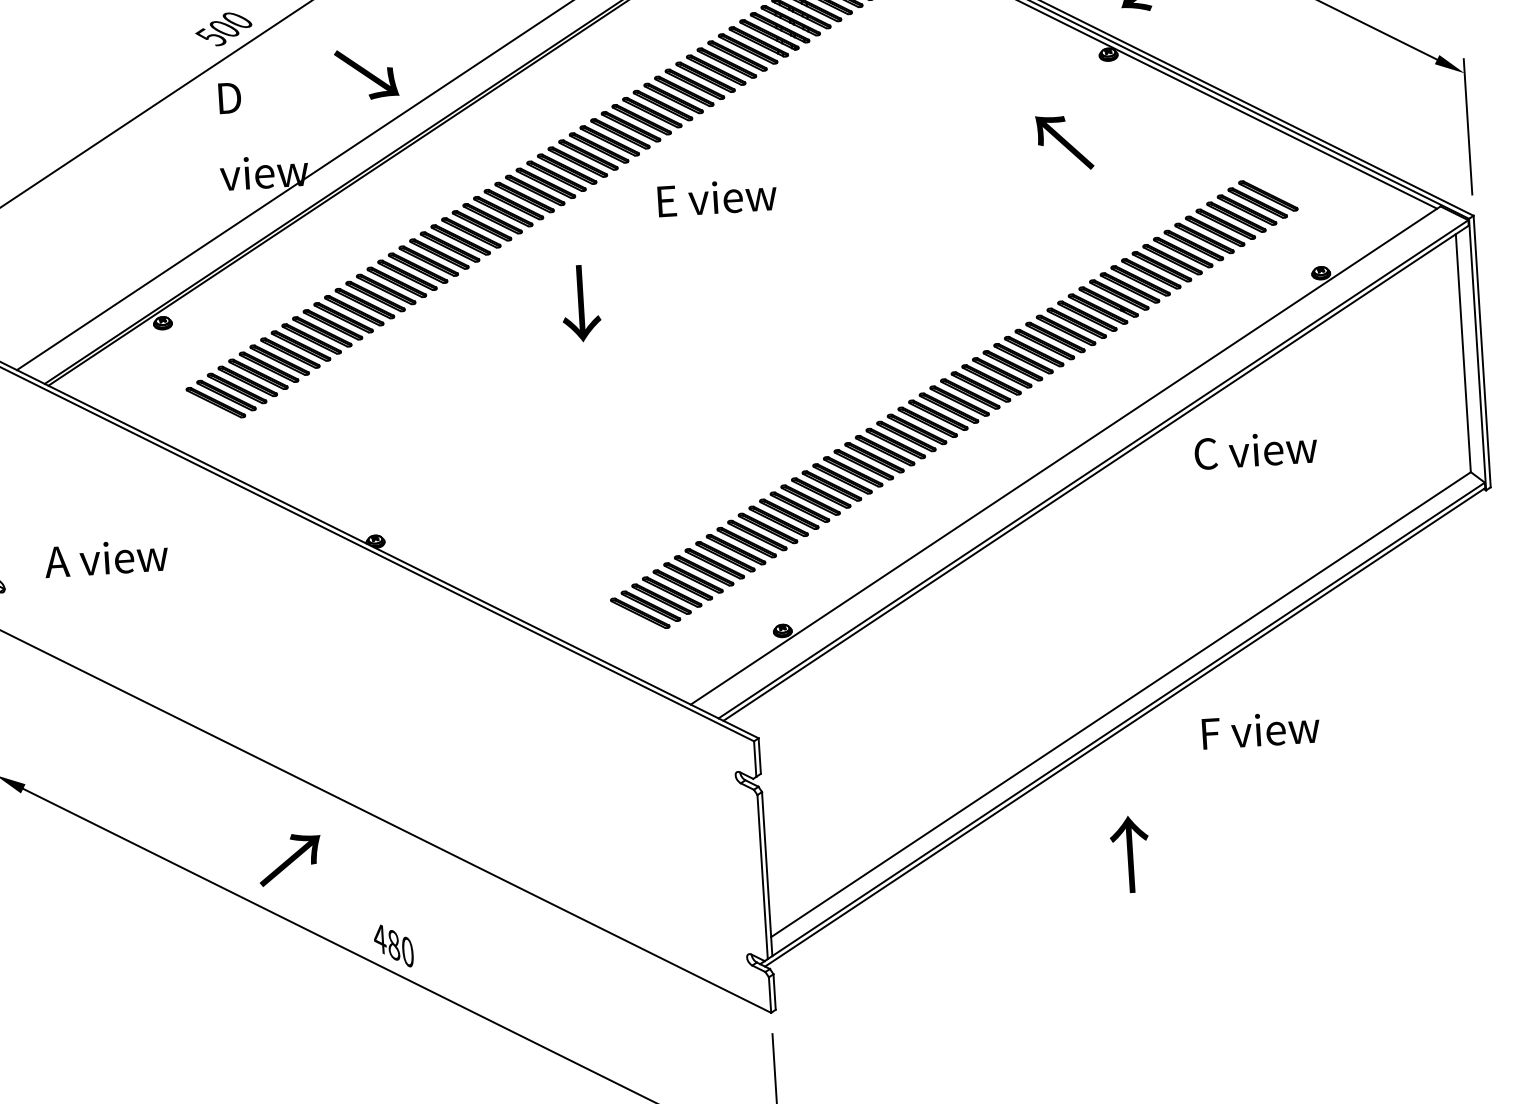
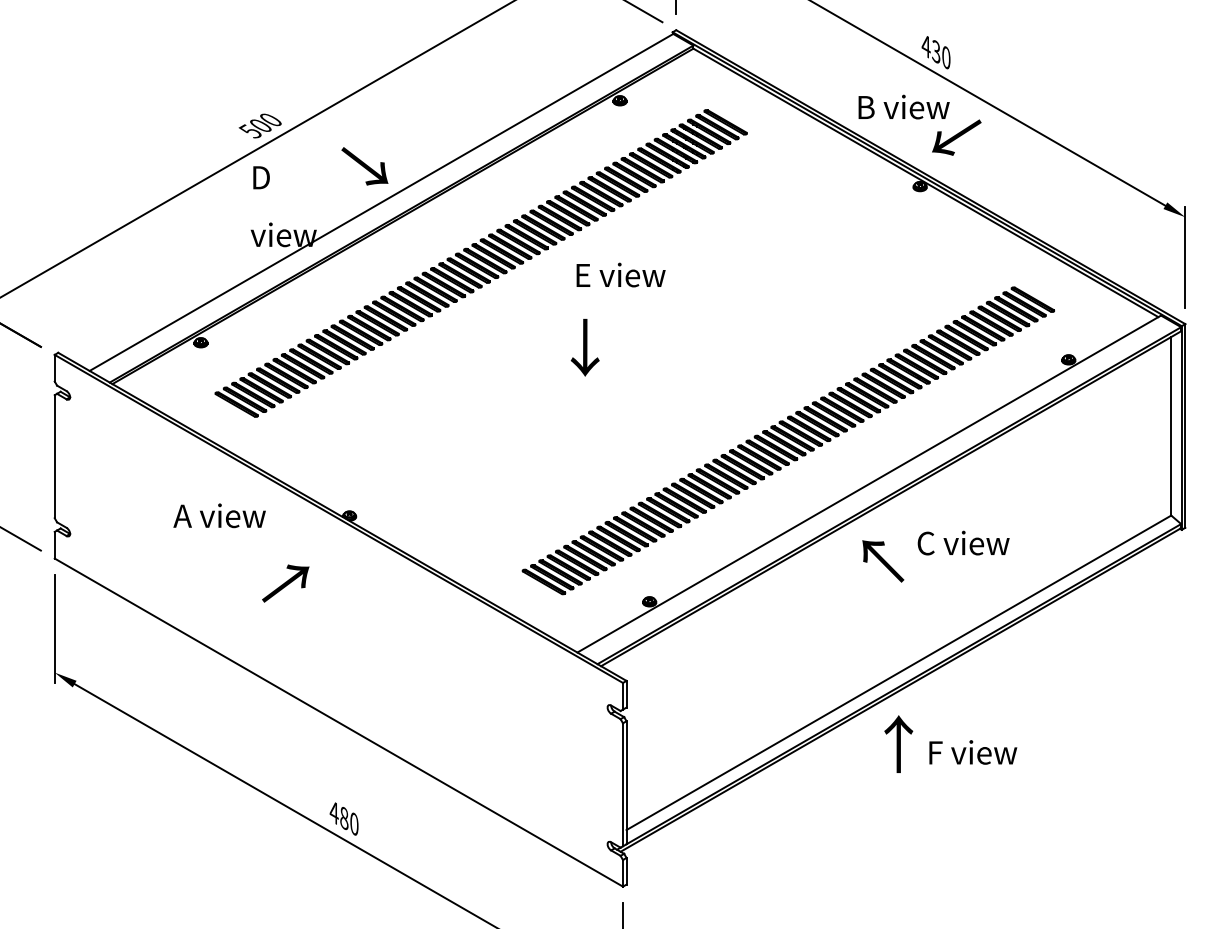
text: (1065, 142) -> (883, 561), moved
text: (579, 303) -> (584, 347), moved
text: (1255, 449) -> (963, 542), moved
text: (106, 557) -> (219, 515), moved
text: (1261, 730) -> (973, 752), moved
text: (1129, 853) -> (898, 743), moved
text: (289, 859) -> (285, 583), moved

